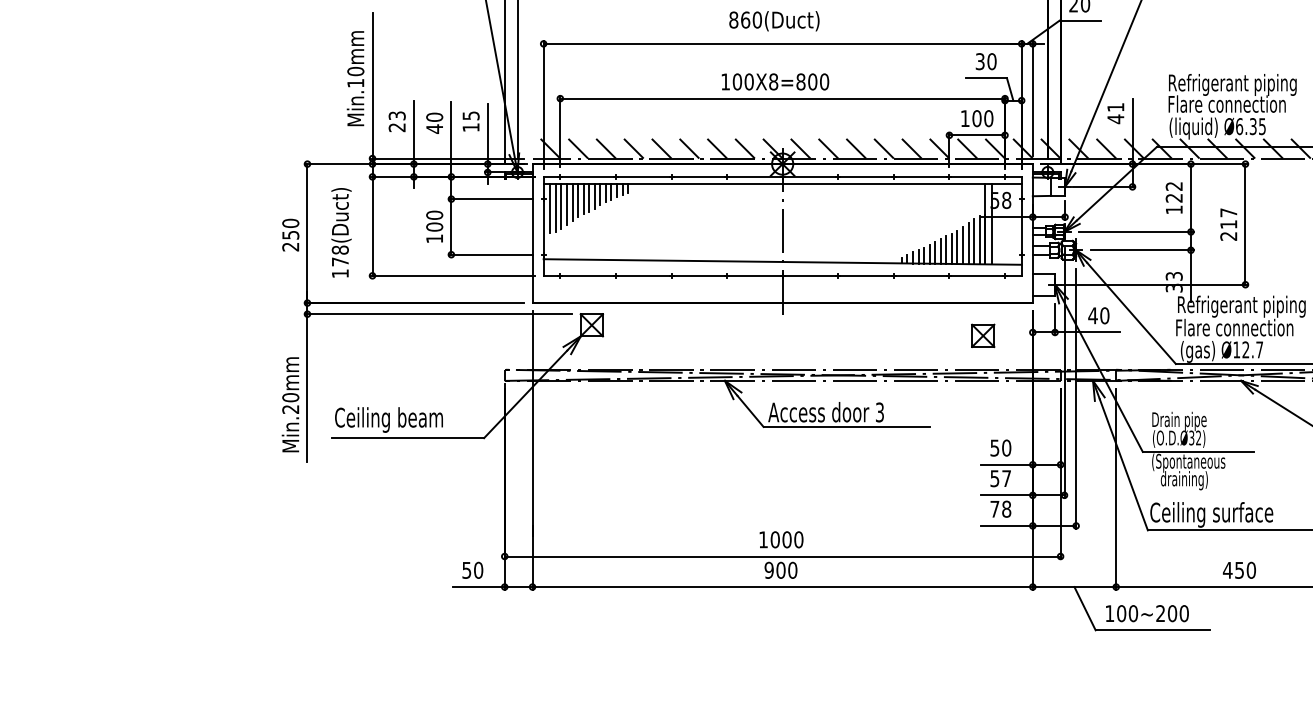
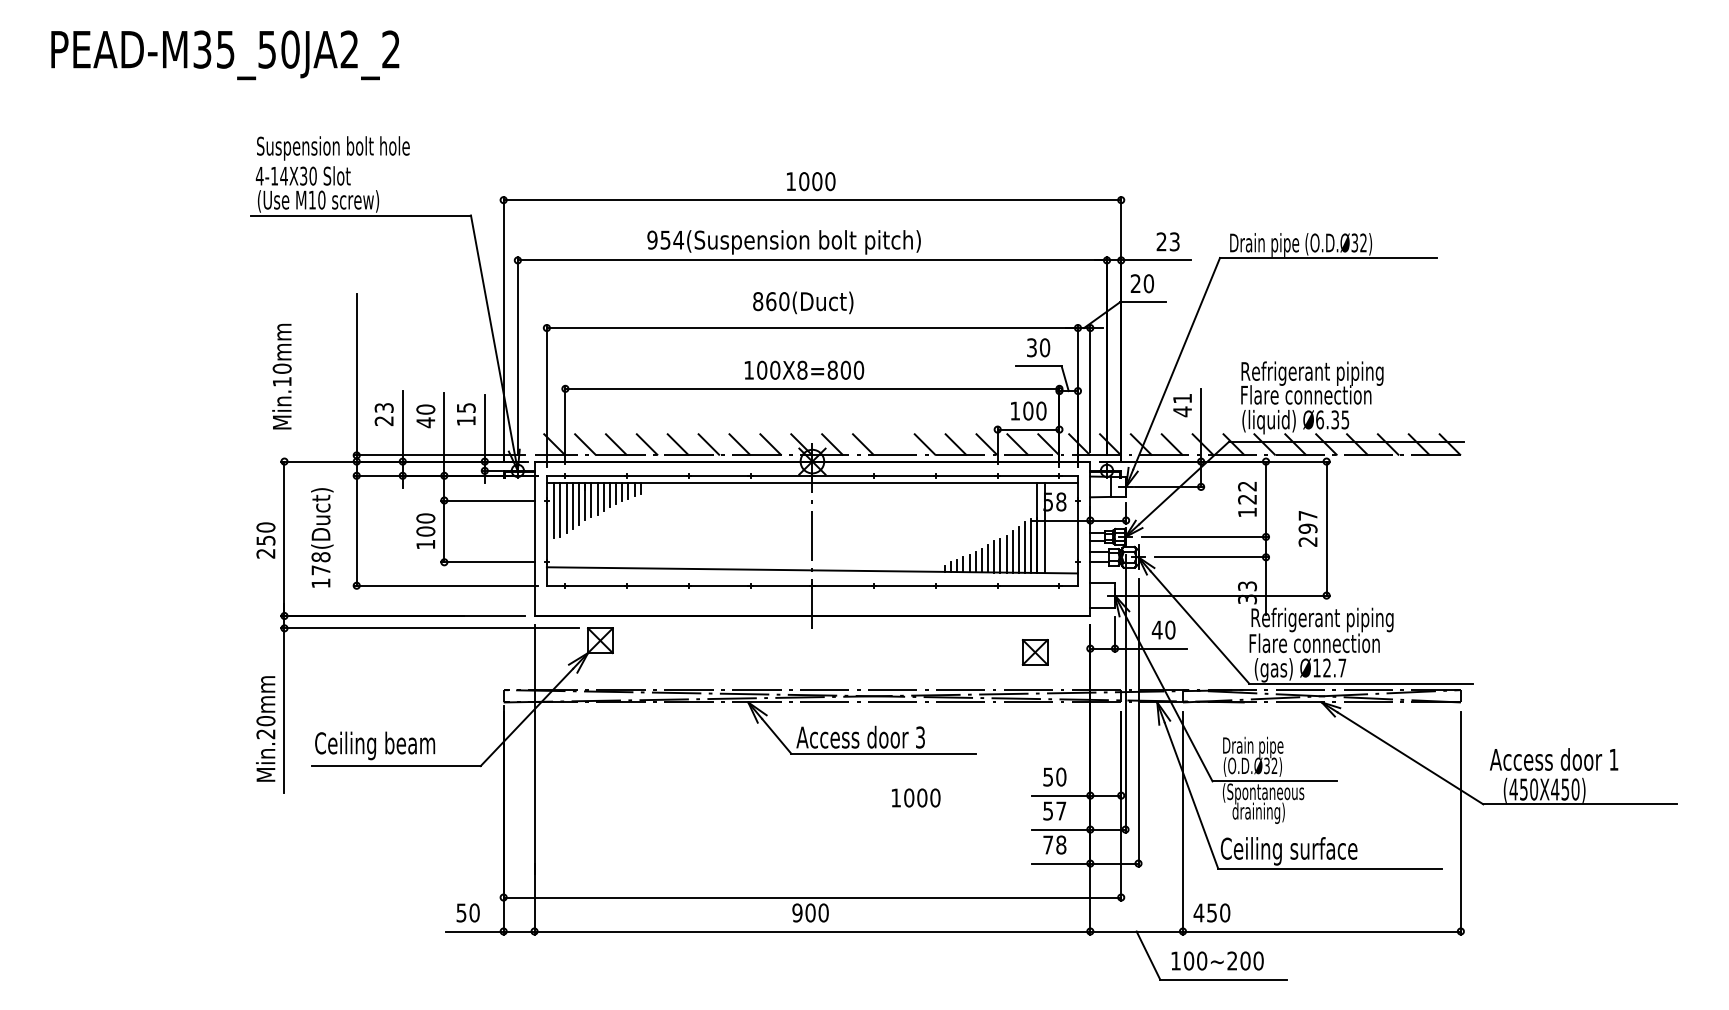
text: (355, 78) -> (281, 376), moved
line: (856, 148) -> (894, 444), removed
text: (1228, 224) -> (1307, 528), 217 -> 297
text: (781, 539) -> (916, 797), moved
text: (1239, 569) -> (1211, 912), moved

